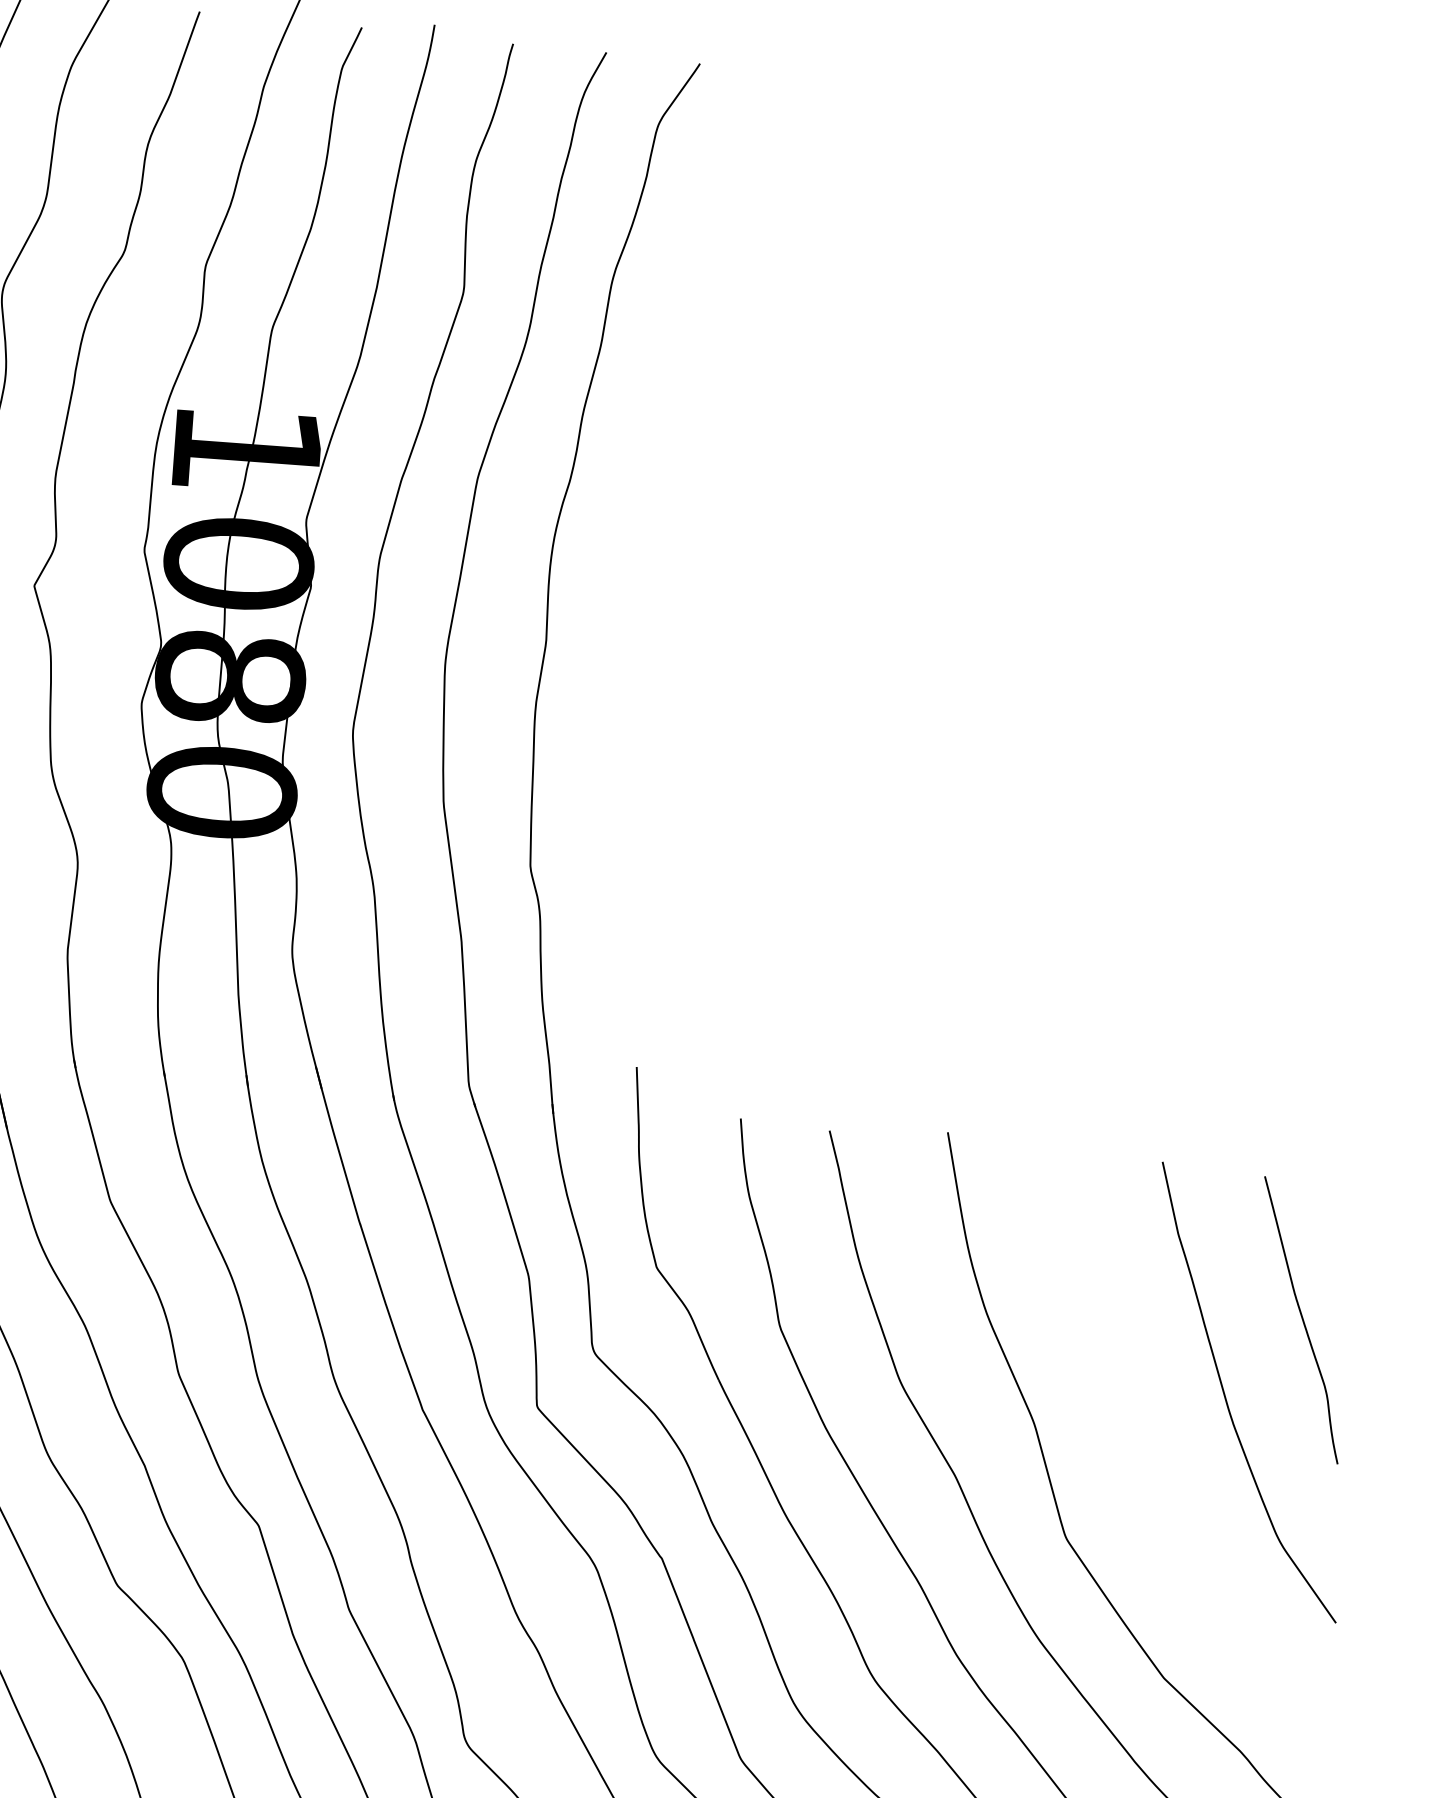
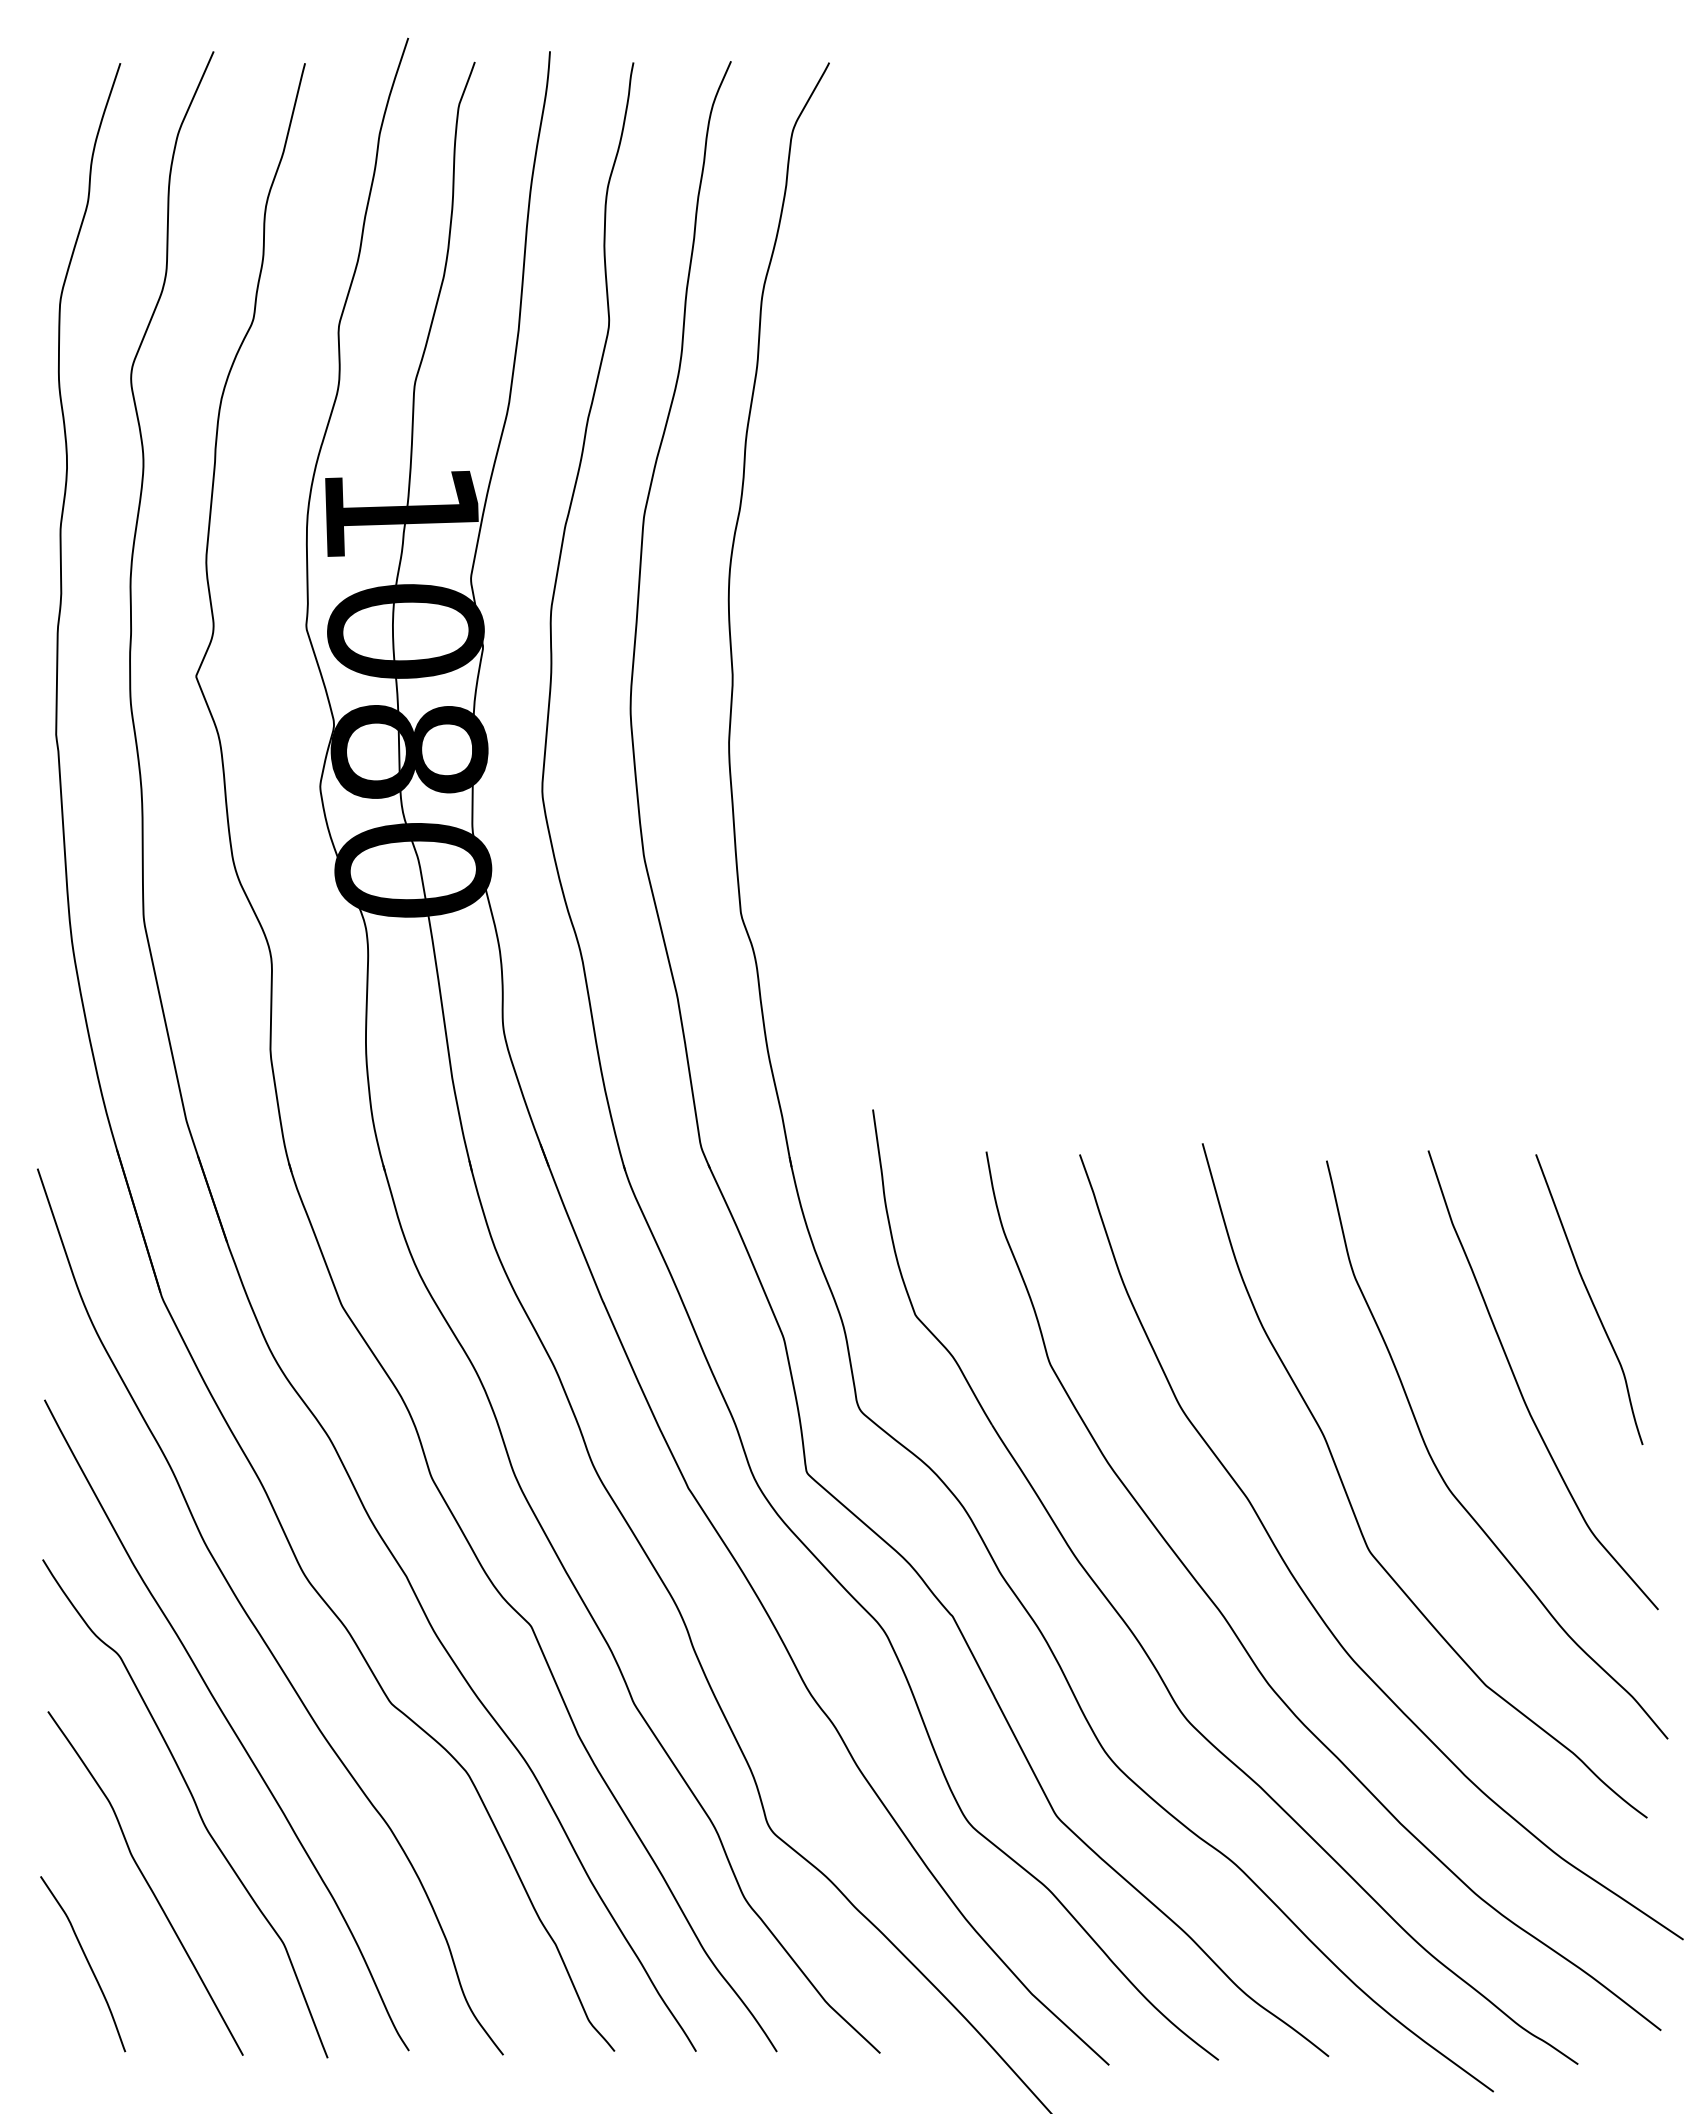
curve: (1145, 1477) -> (1444, 1479), added

